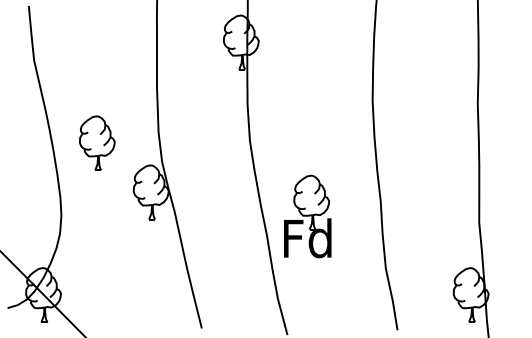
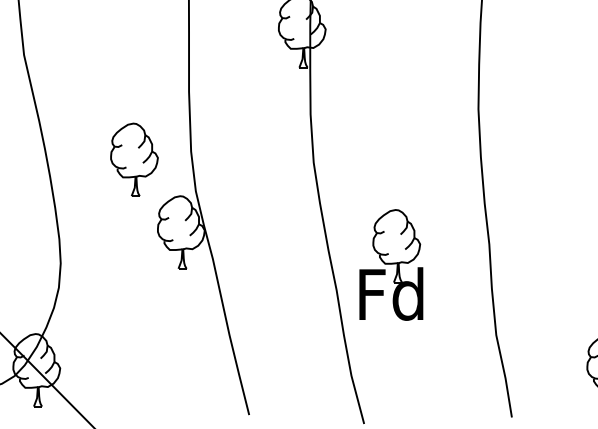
part: (97, 142) -> (134, 158), moved

